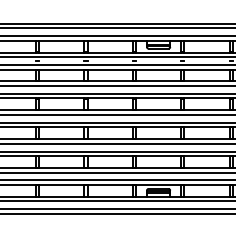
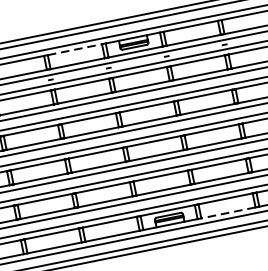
line: (110, 40) -> (75, 49), solid -> dashed
line: (207, 196) -> (228, 212), solid -> dashed

